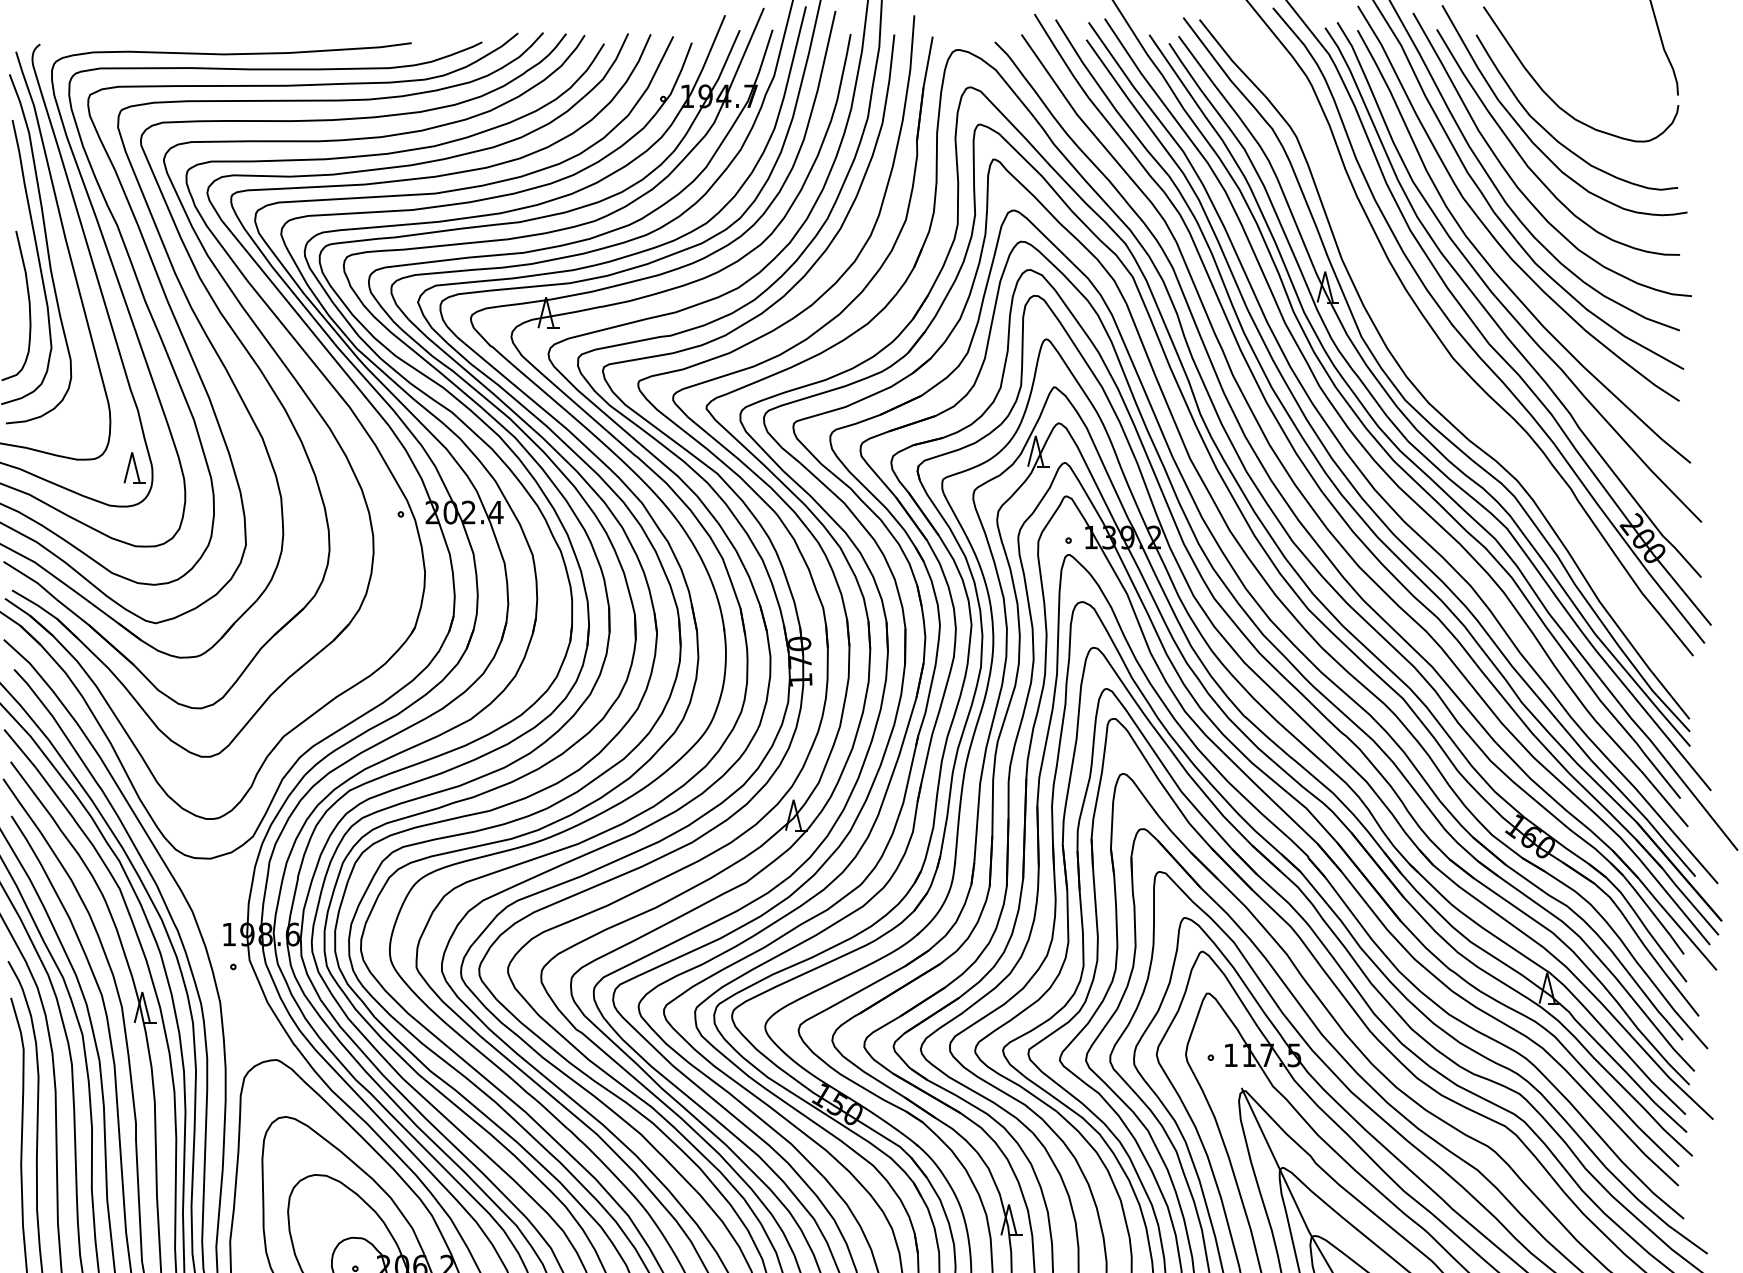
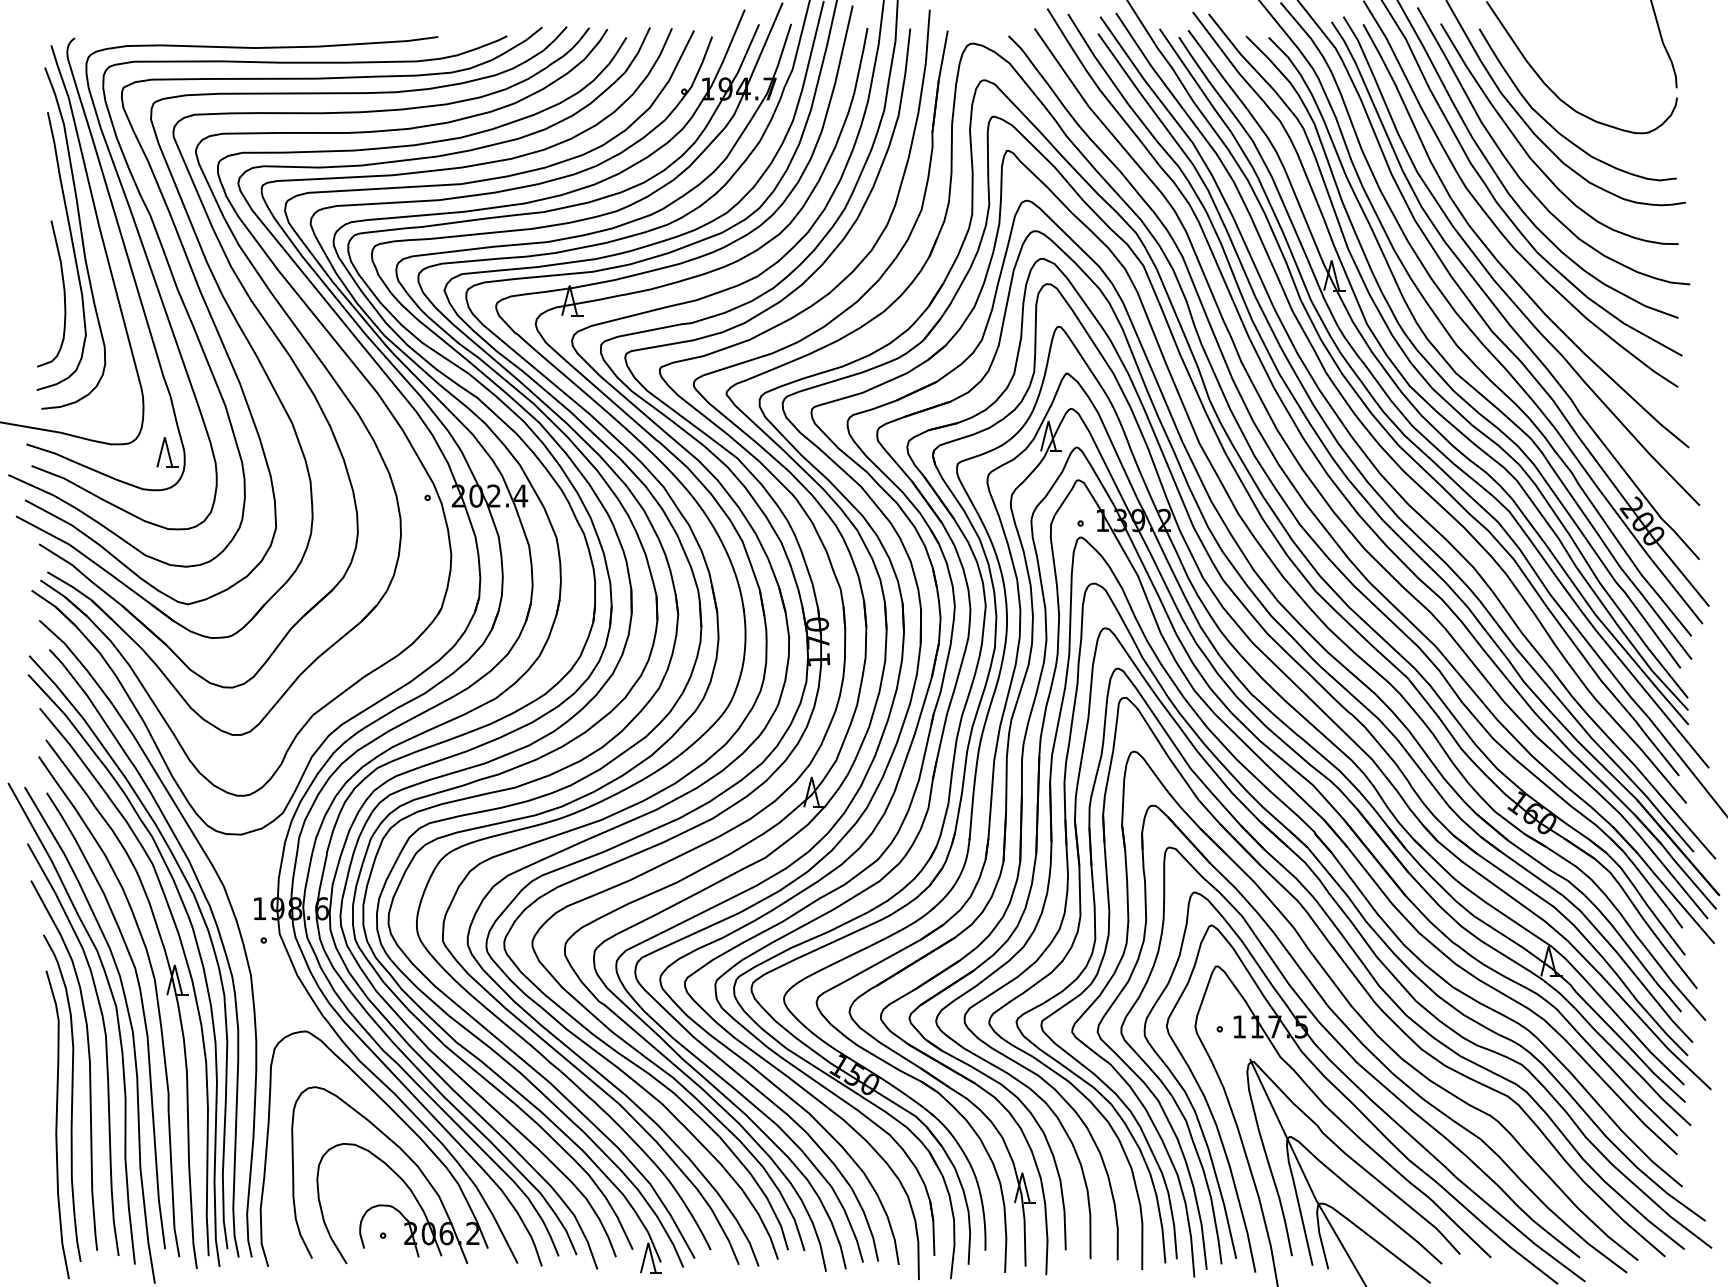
part: (1445, 376) -> (1449, 363), added

